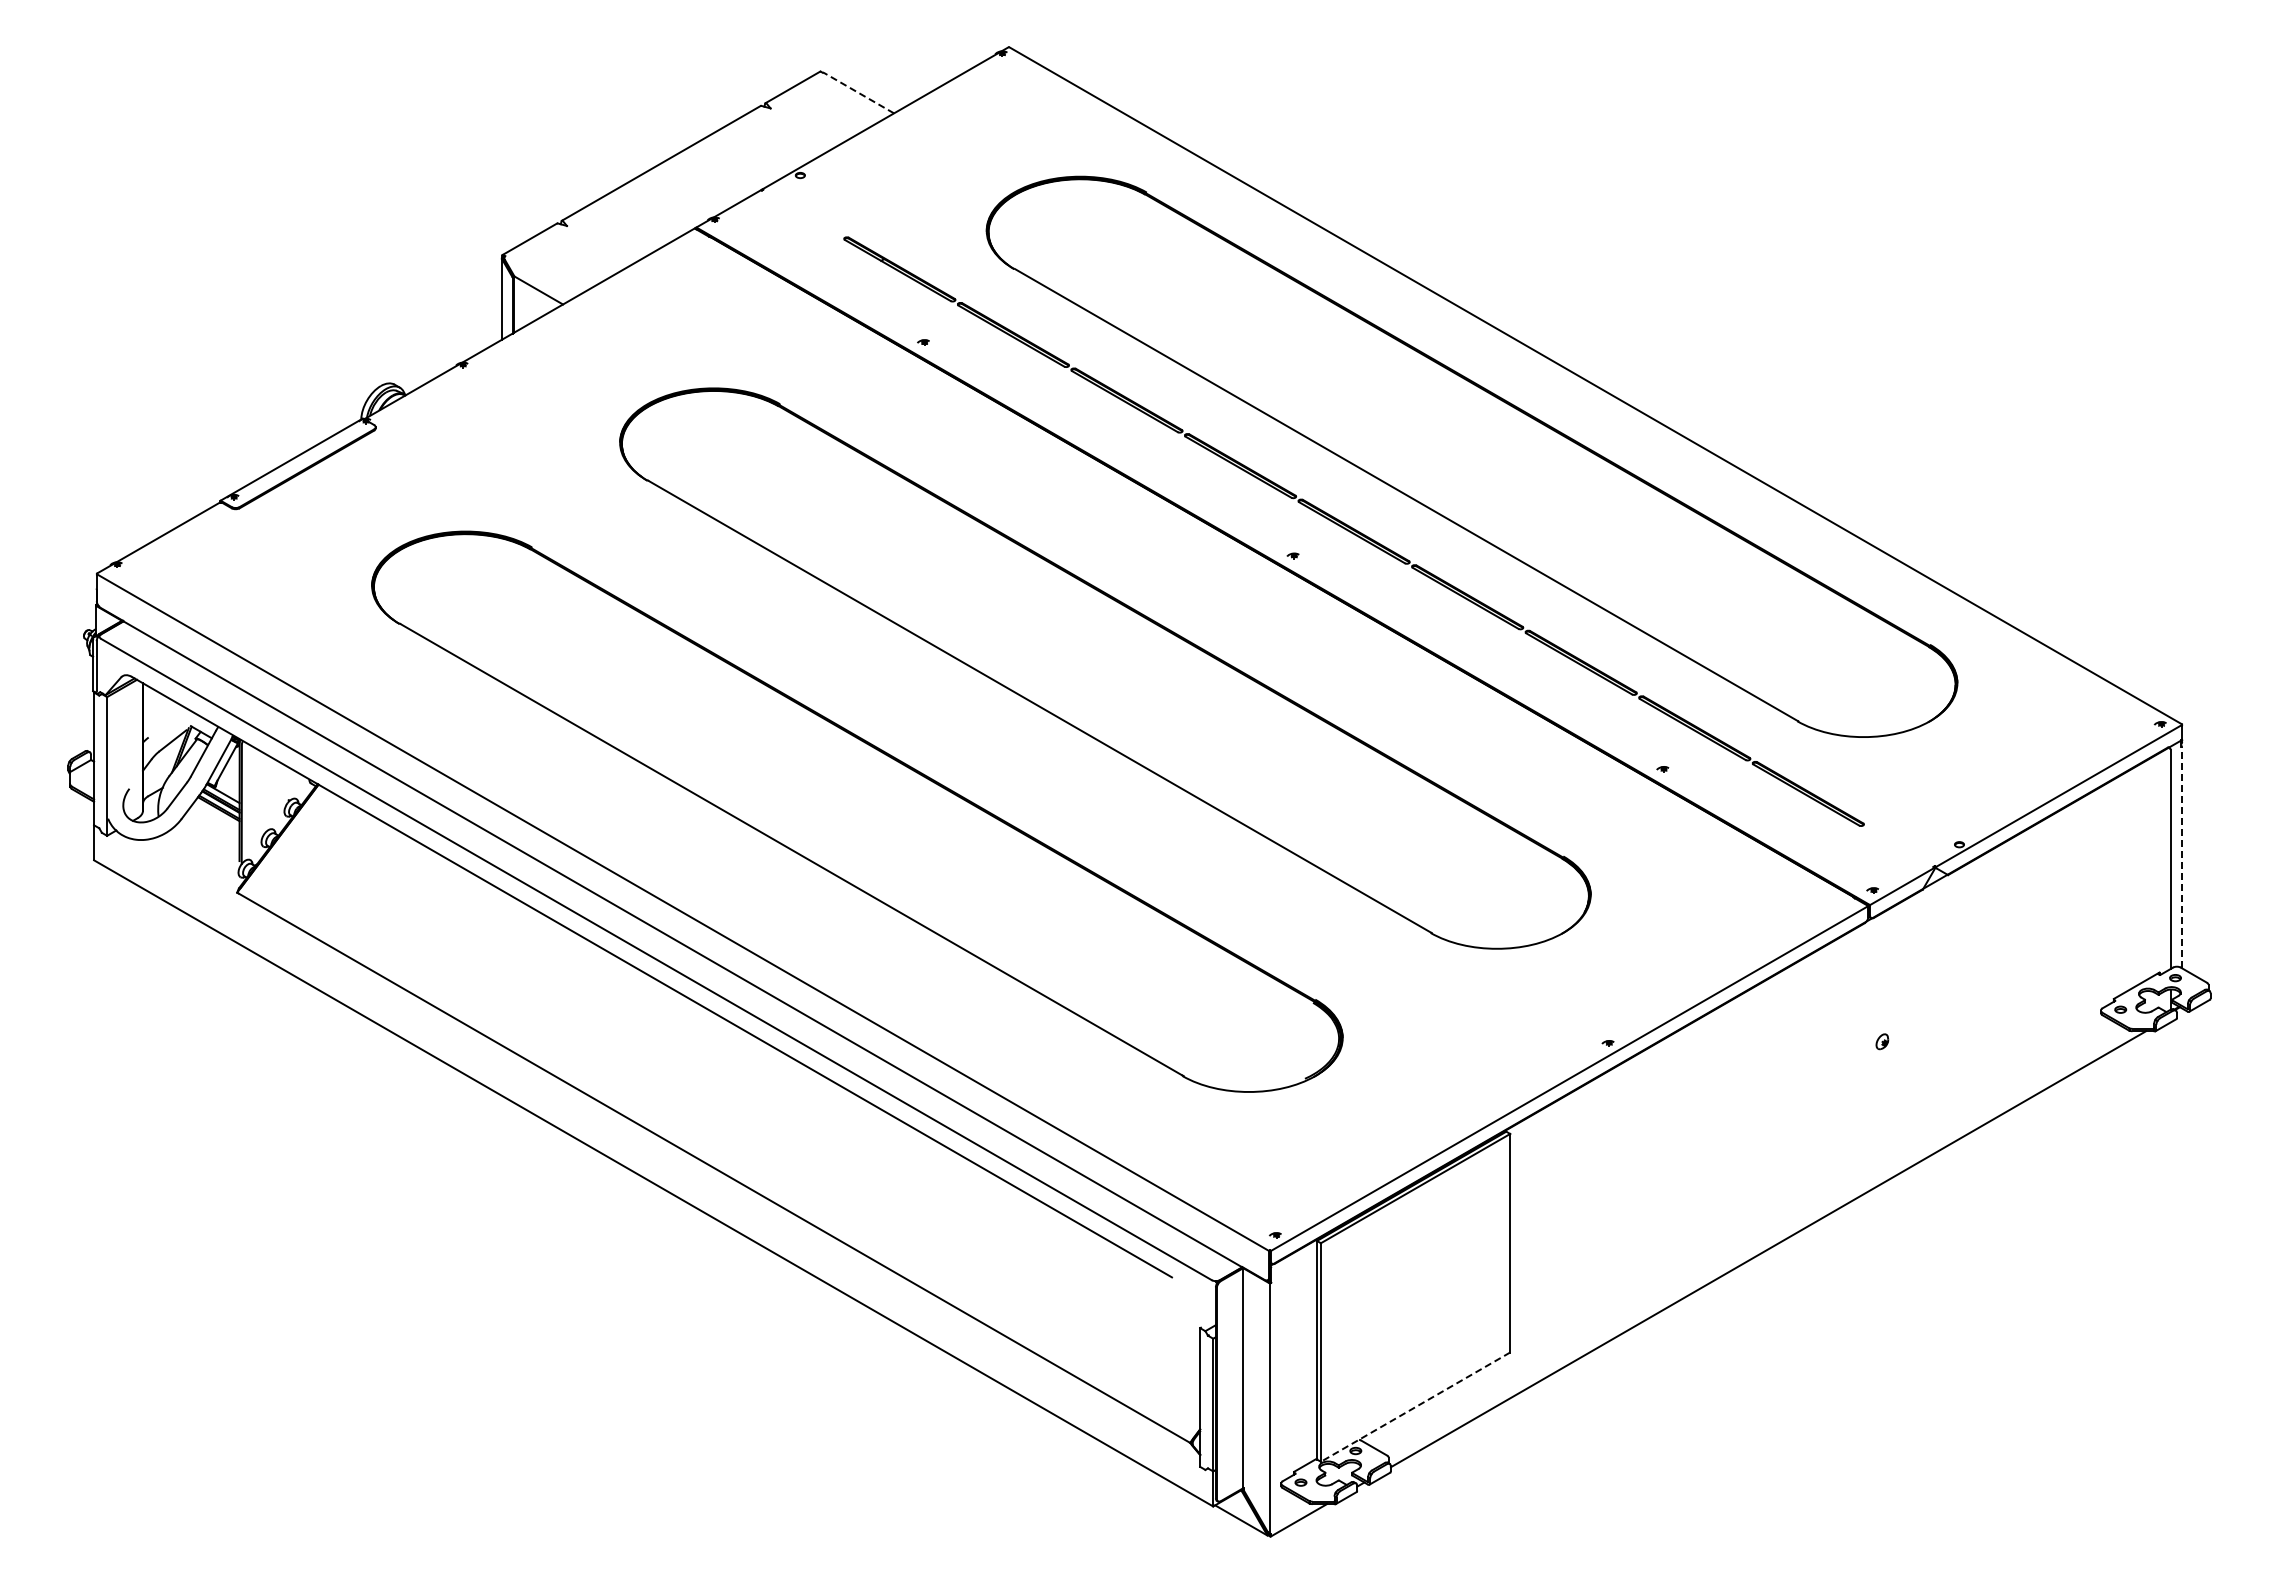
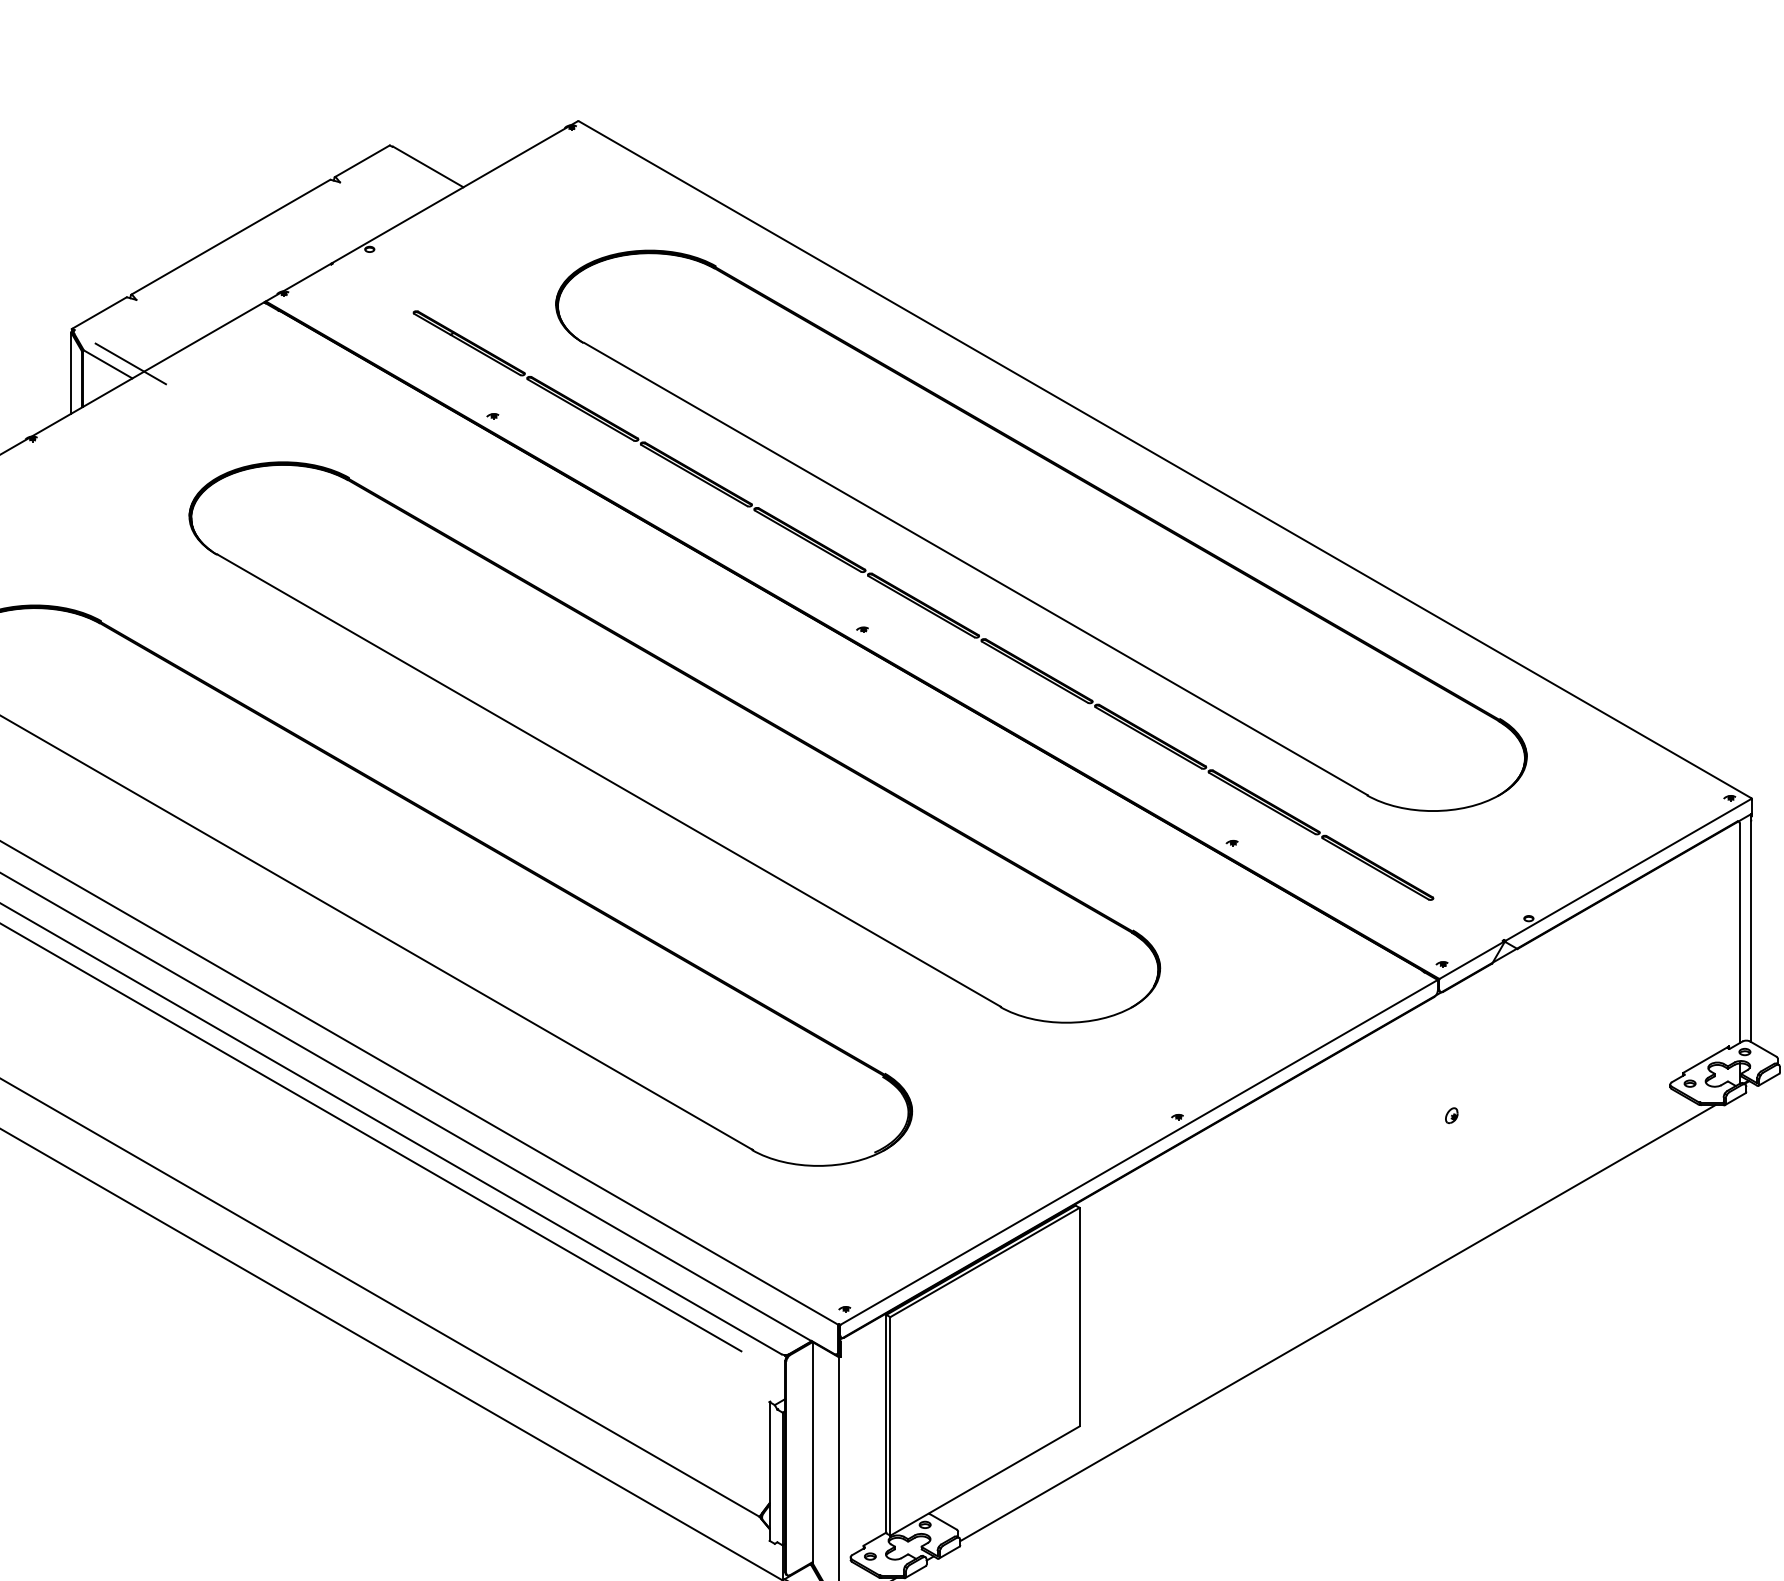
line: (858, 93) -> (427, 167), dashed -> solid
line: (561, 289) -> (130, 363), added
line: (2181, 857) -> (1750, 931), dashed -> solid
line: (1415, 1407) -> (984, 1481), dashed -> solid

